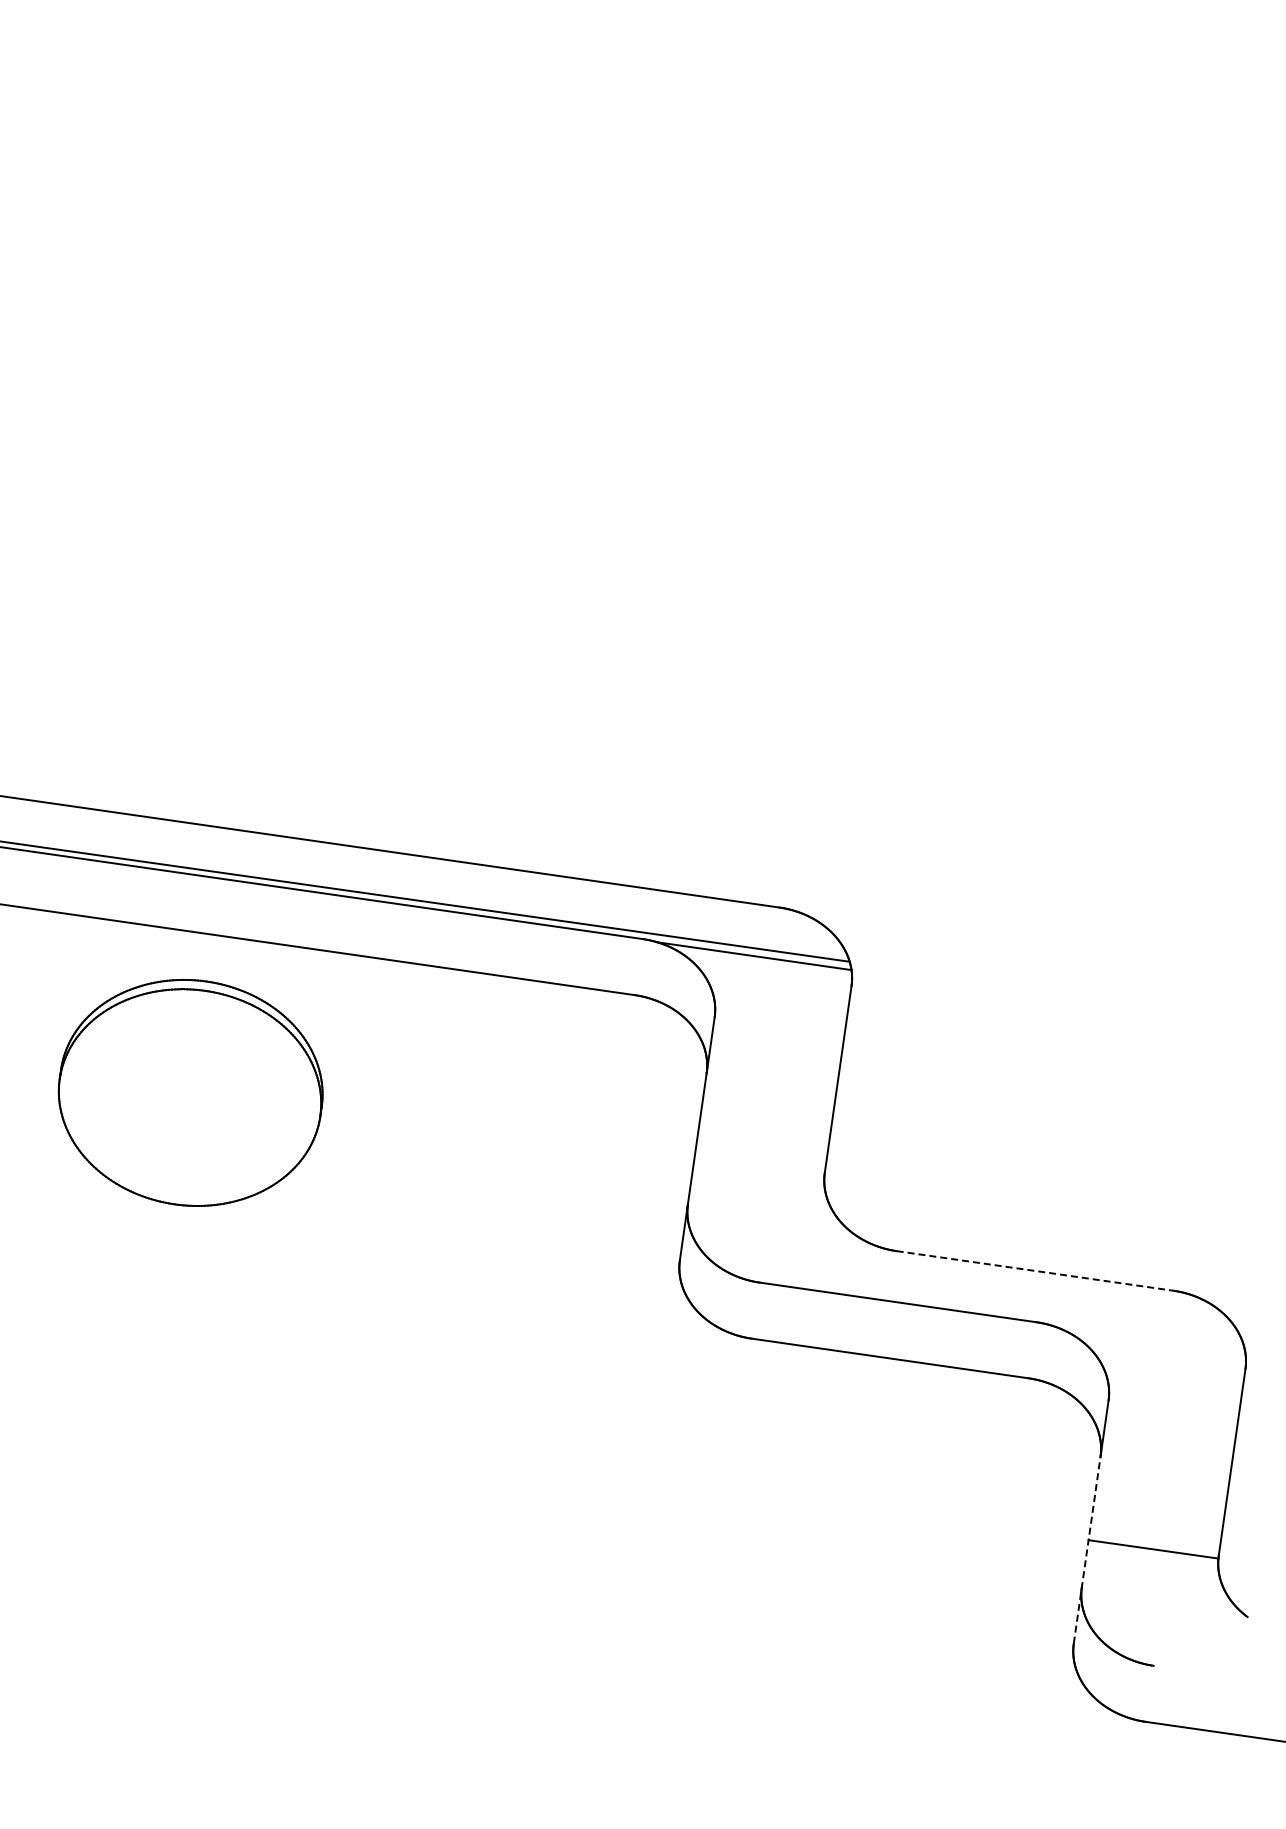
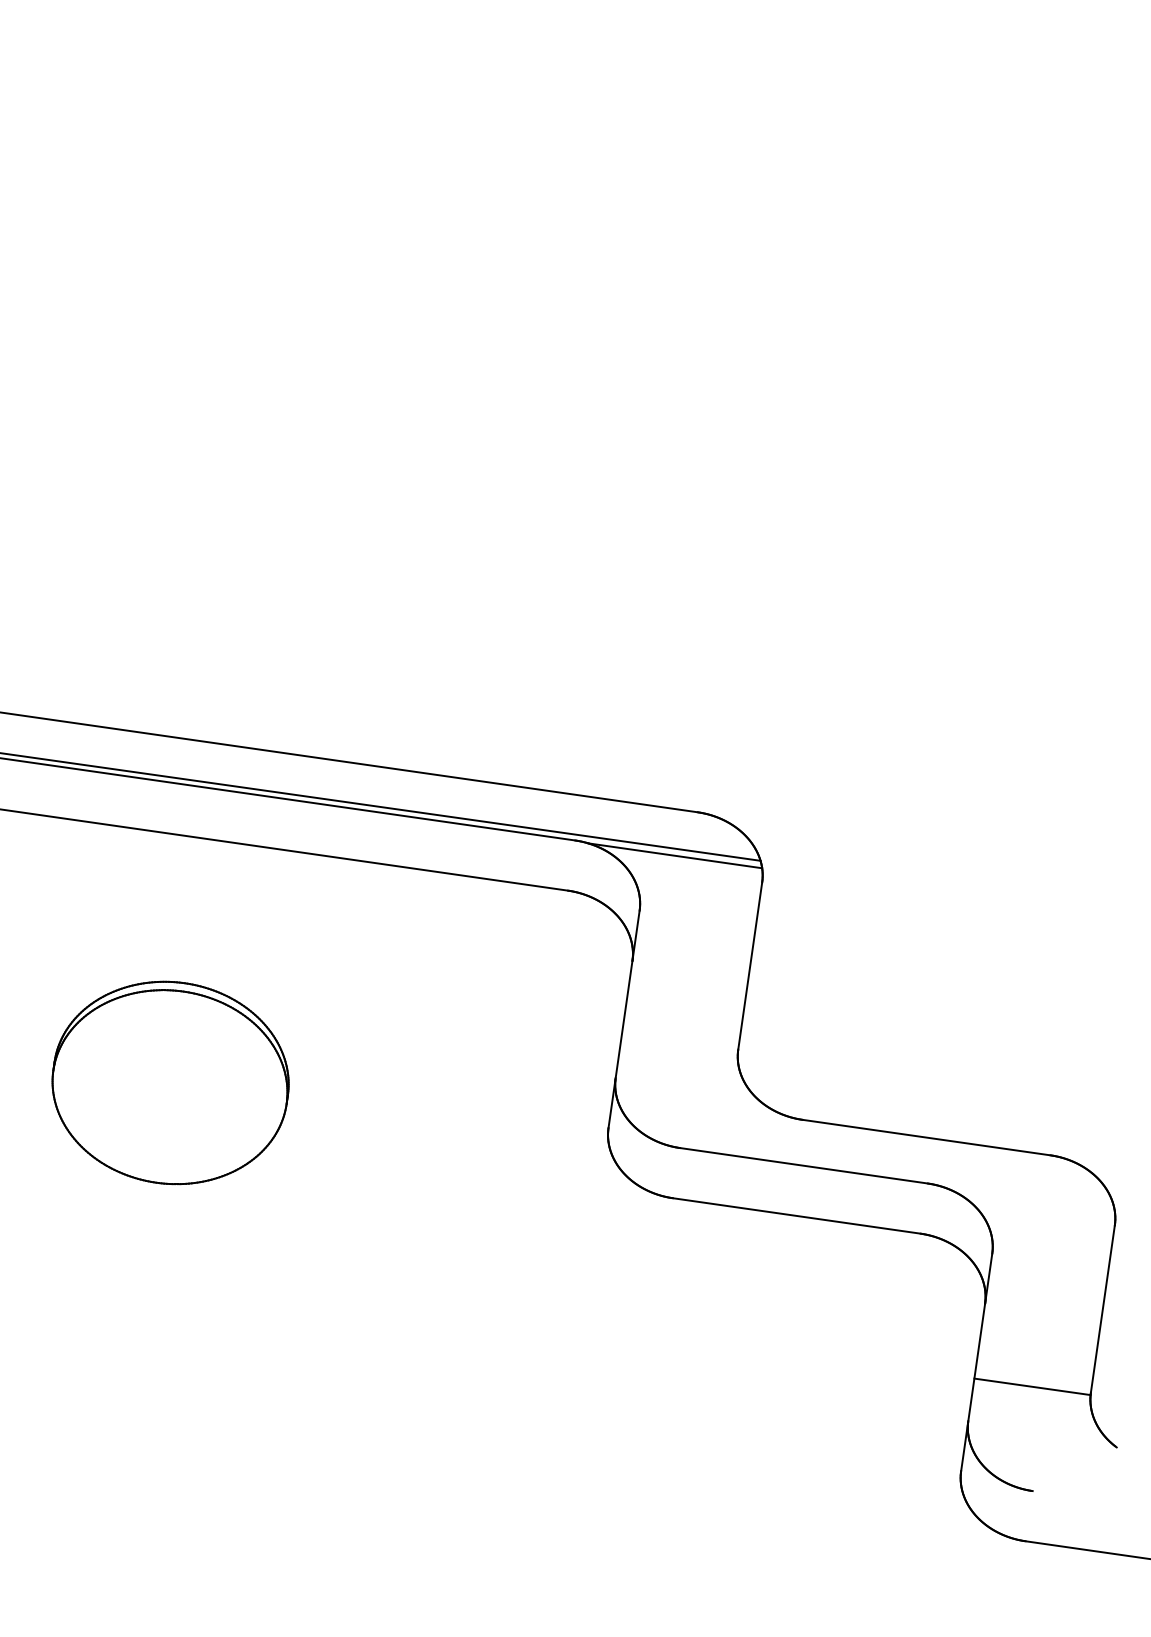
part: (190, 1092) -> (170, 1082), moved
line: (1035, 1270) -> (926, 1137), dashed -> solid
line: (1087, 1549) -> (973, 1386), dashed -> solid

